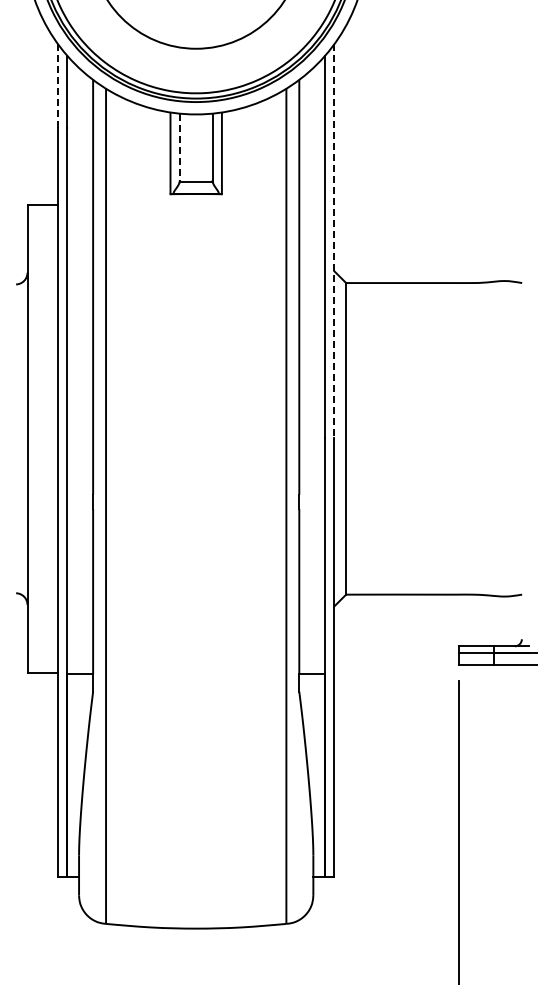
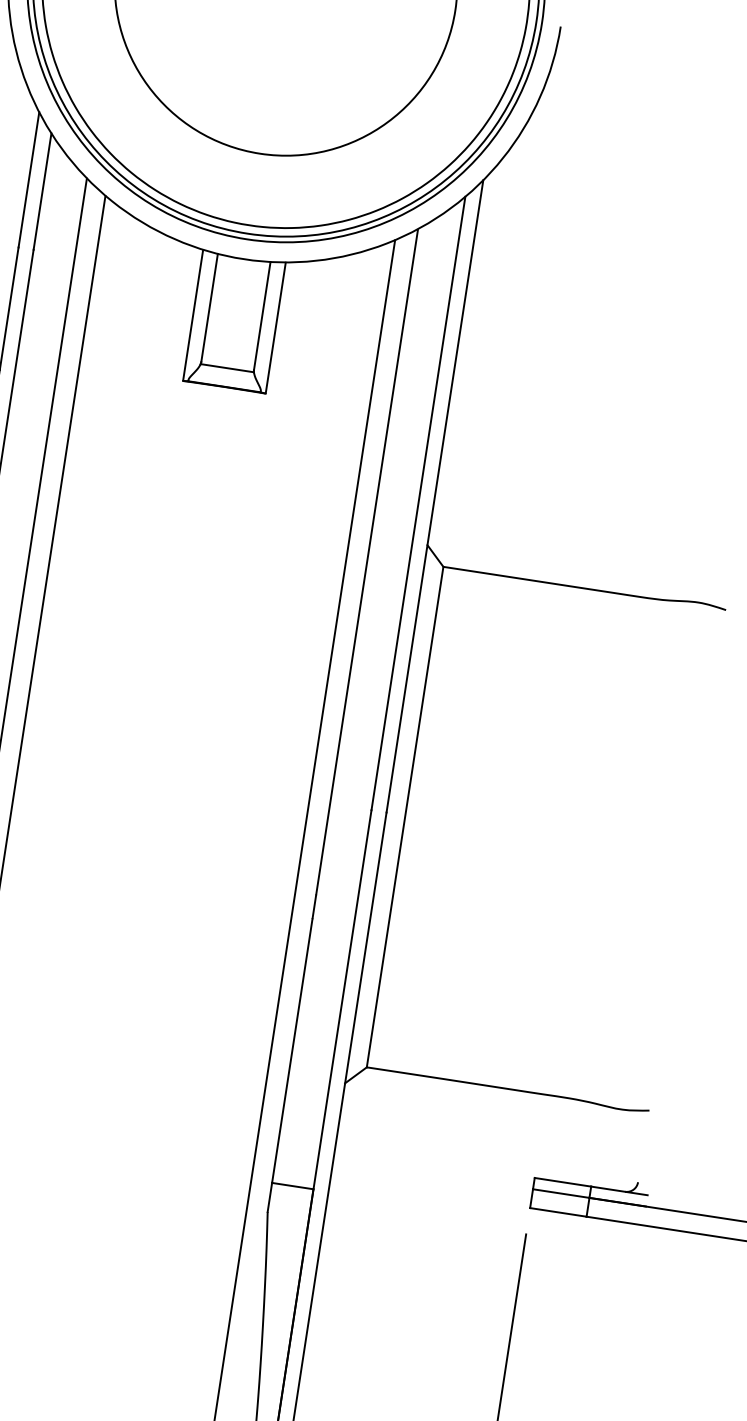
line: (57, 86) -> (28, 180), dashed -> solid
line: (179, 147) -> (209, 308), dashed -> solid
line: (334, 240) -> (435, 495), dashed -> solid

